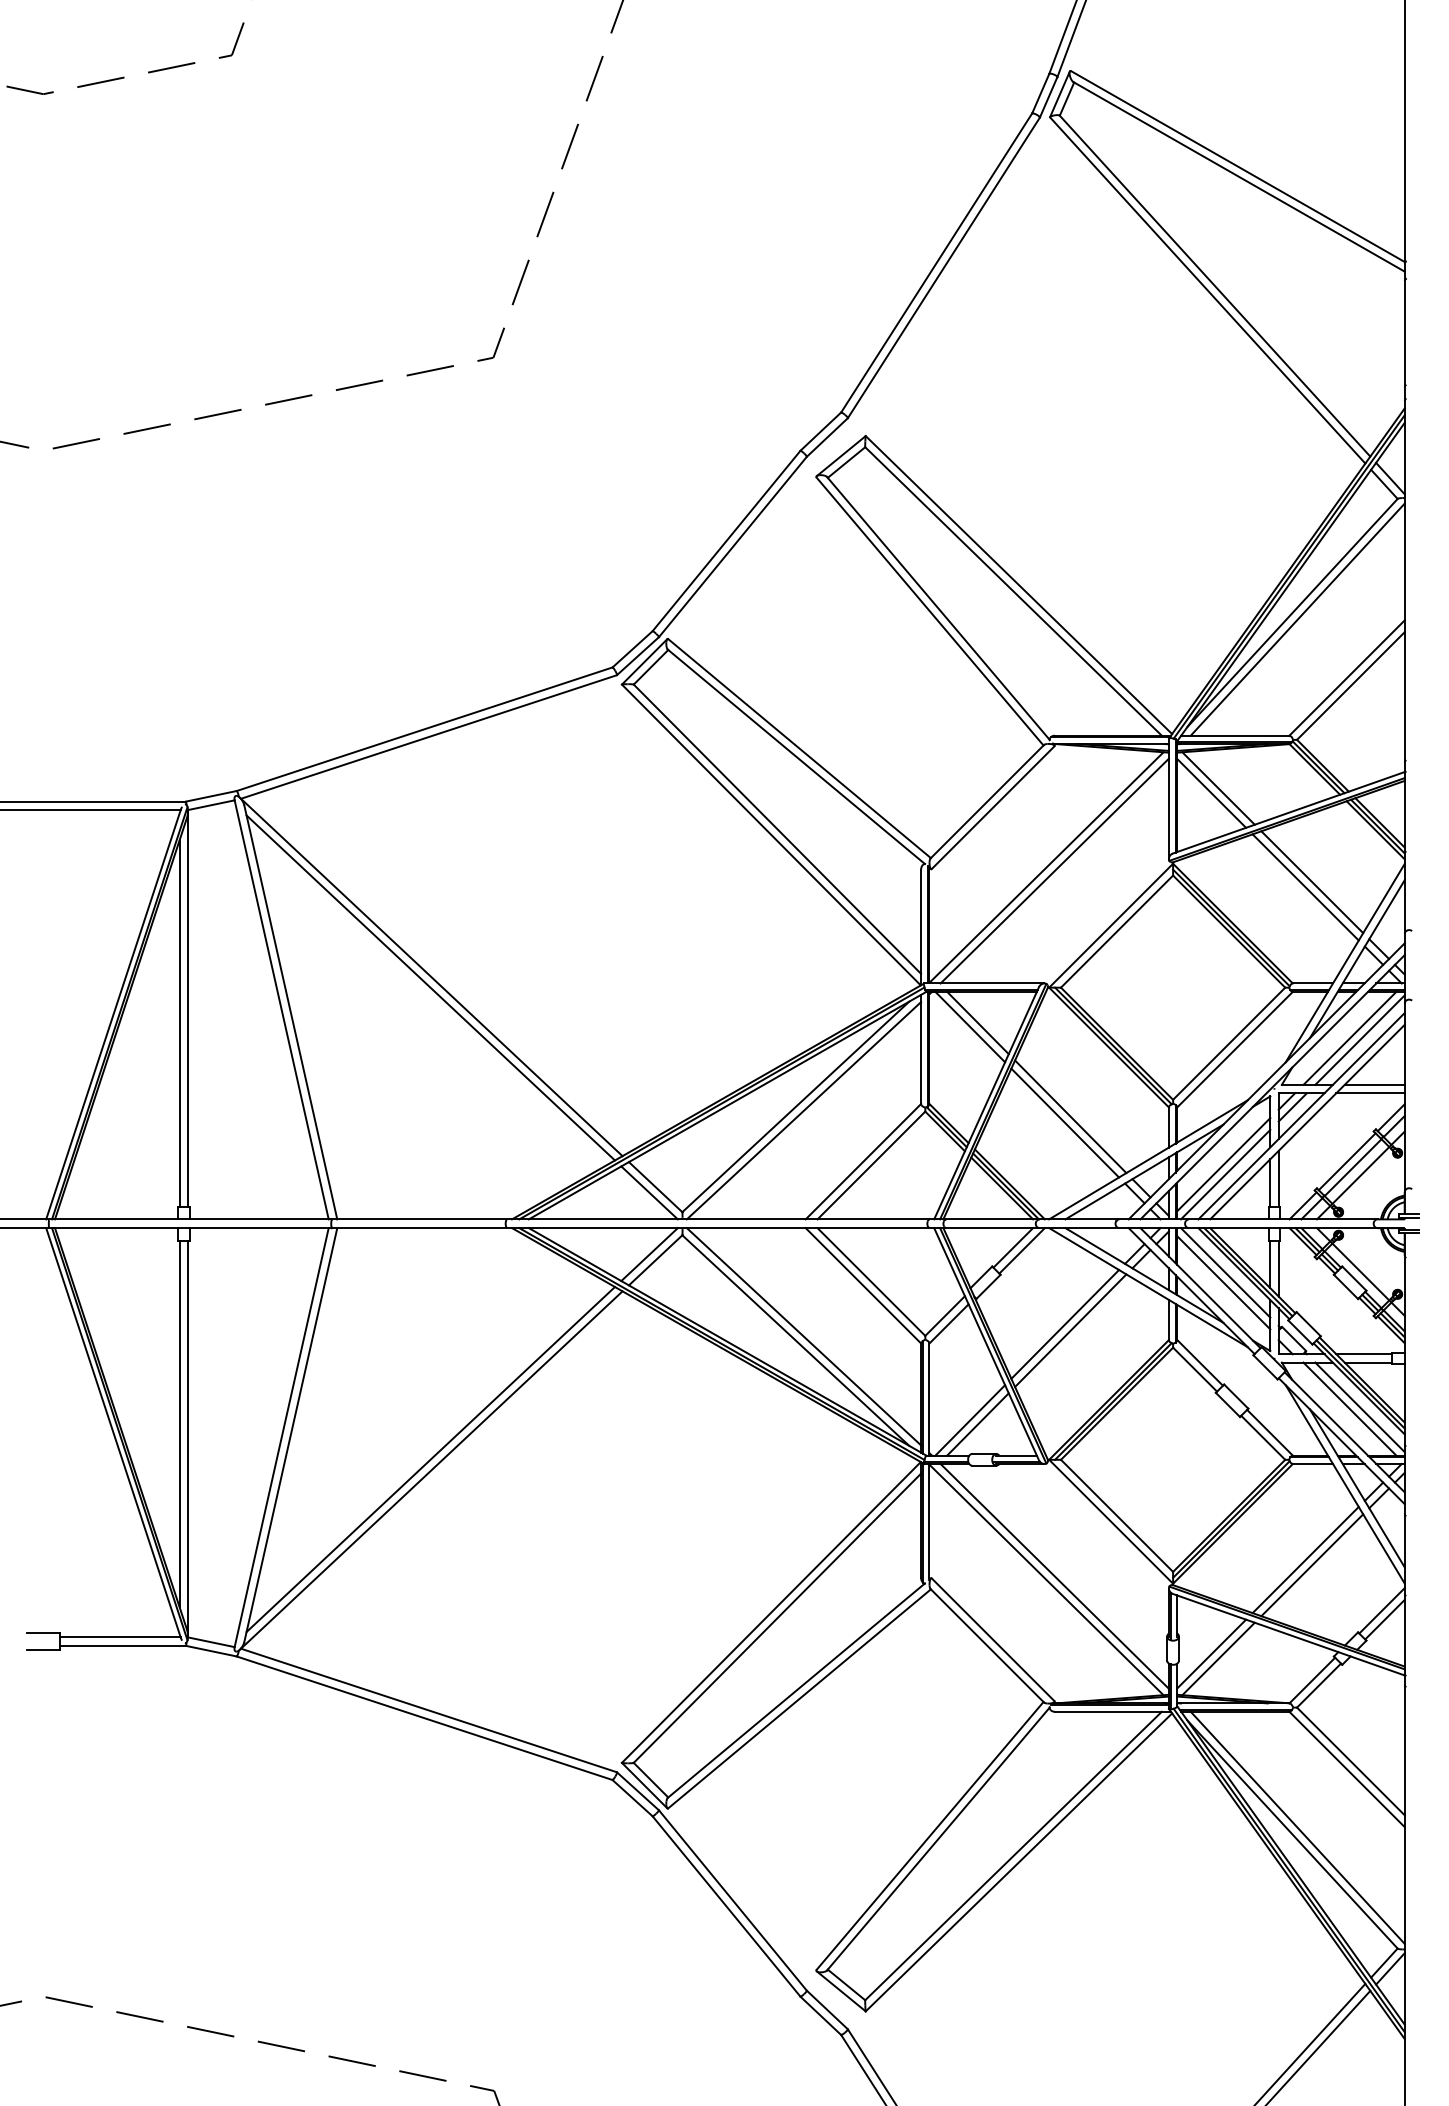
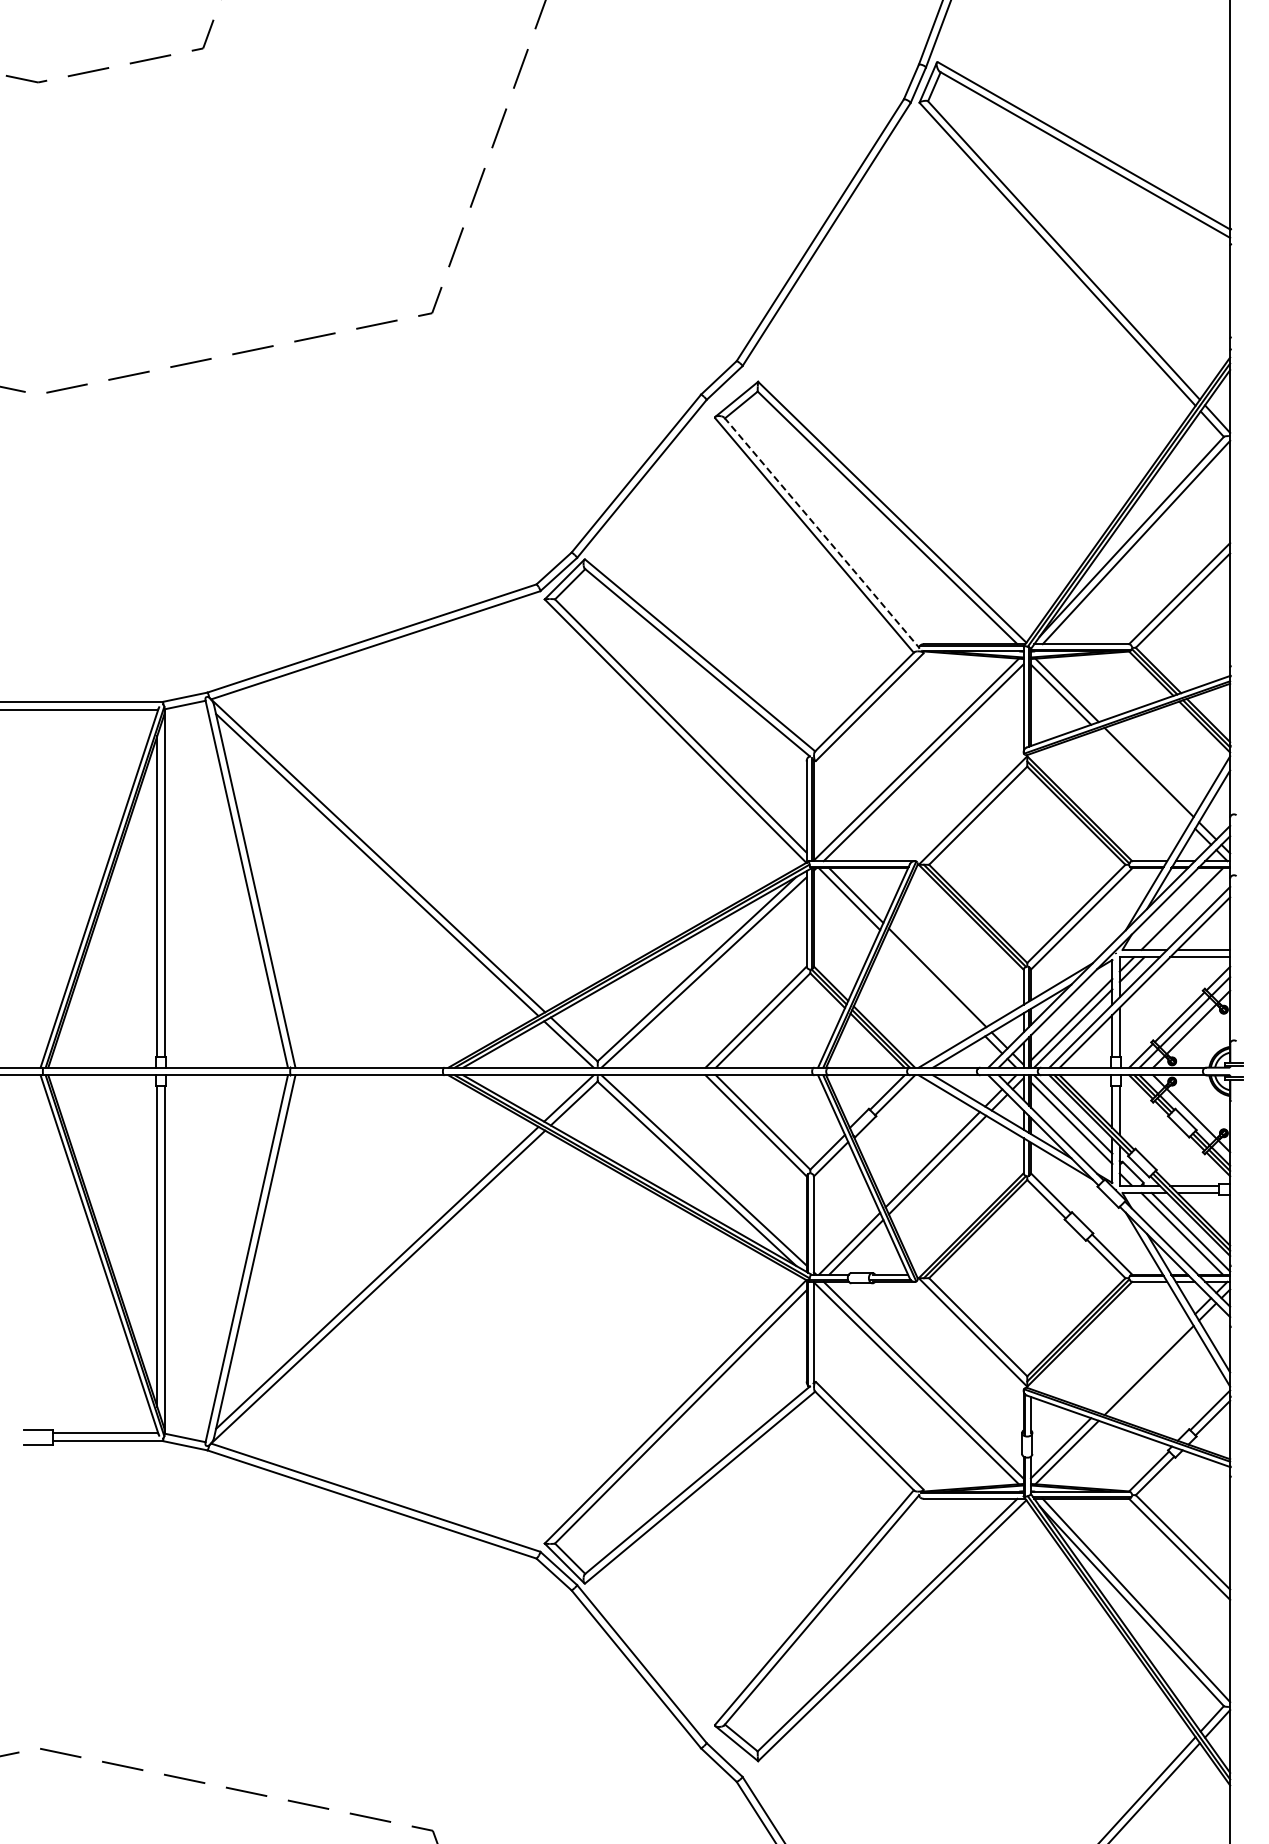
line: (938, 608) -> (821, 532), solid -> dashed
line: (1304, 886) -> (1142, 776), removed
line: (1359, 1039) -> (1190, 910), removed
line: (1064, 1122) -> (932, 982), removed
line: (1304, 1559) -> (1142, 1365), removed

